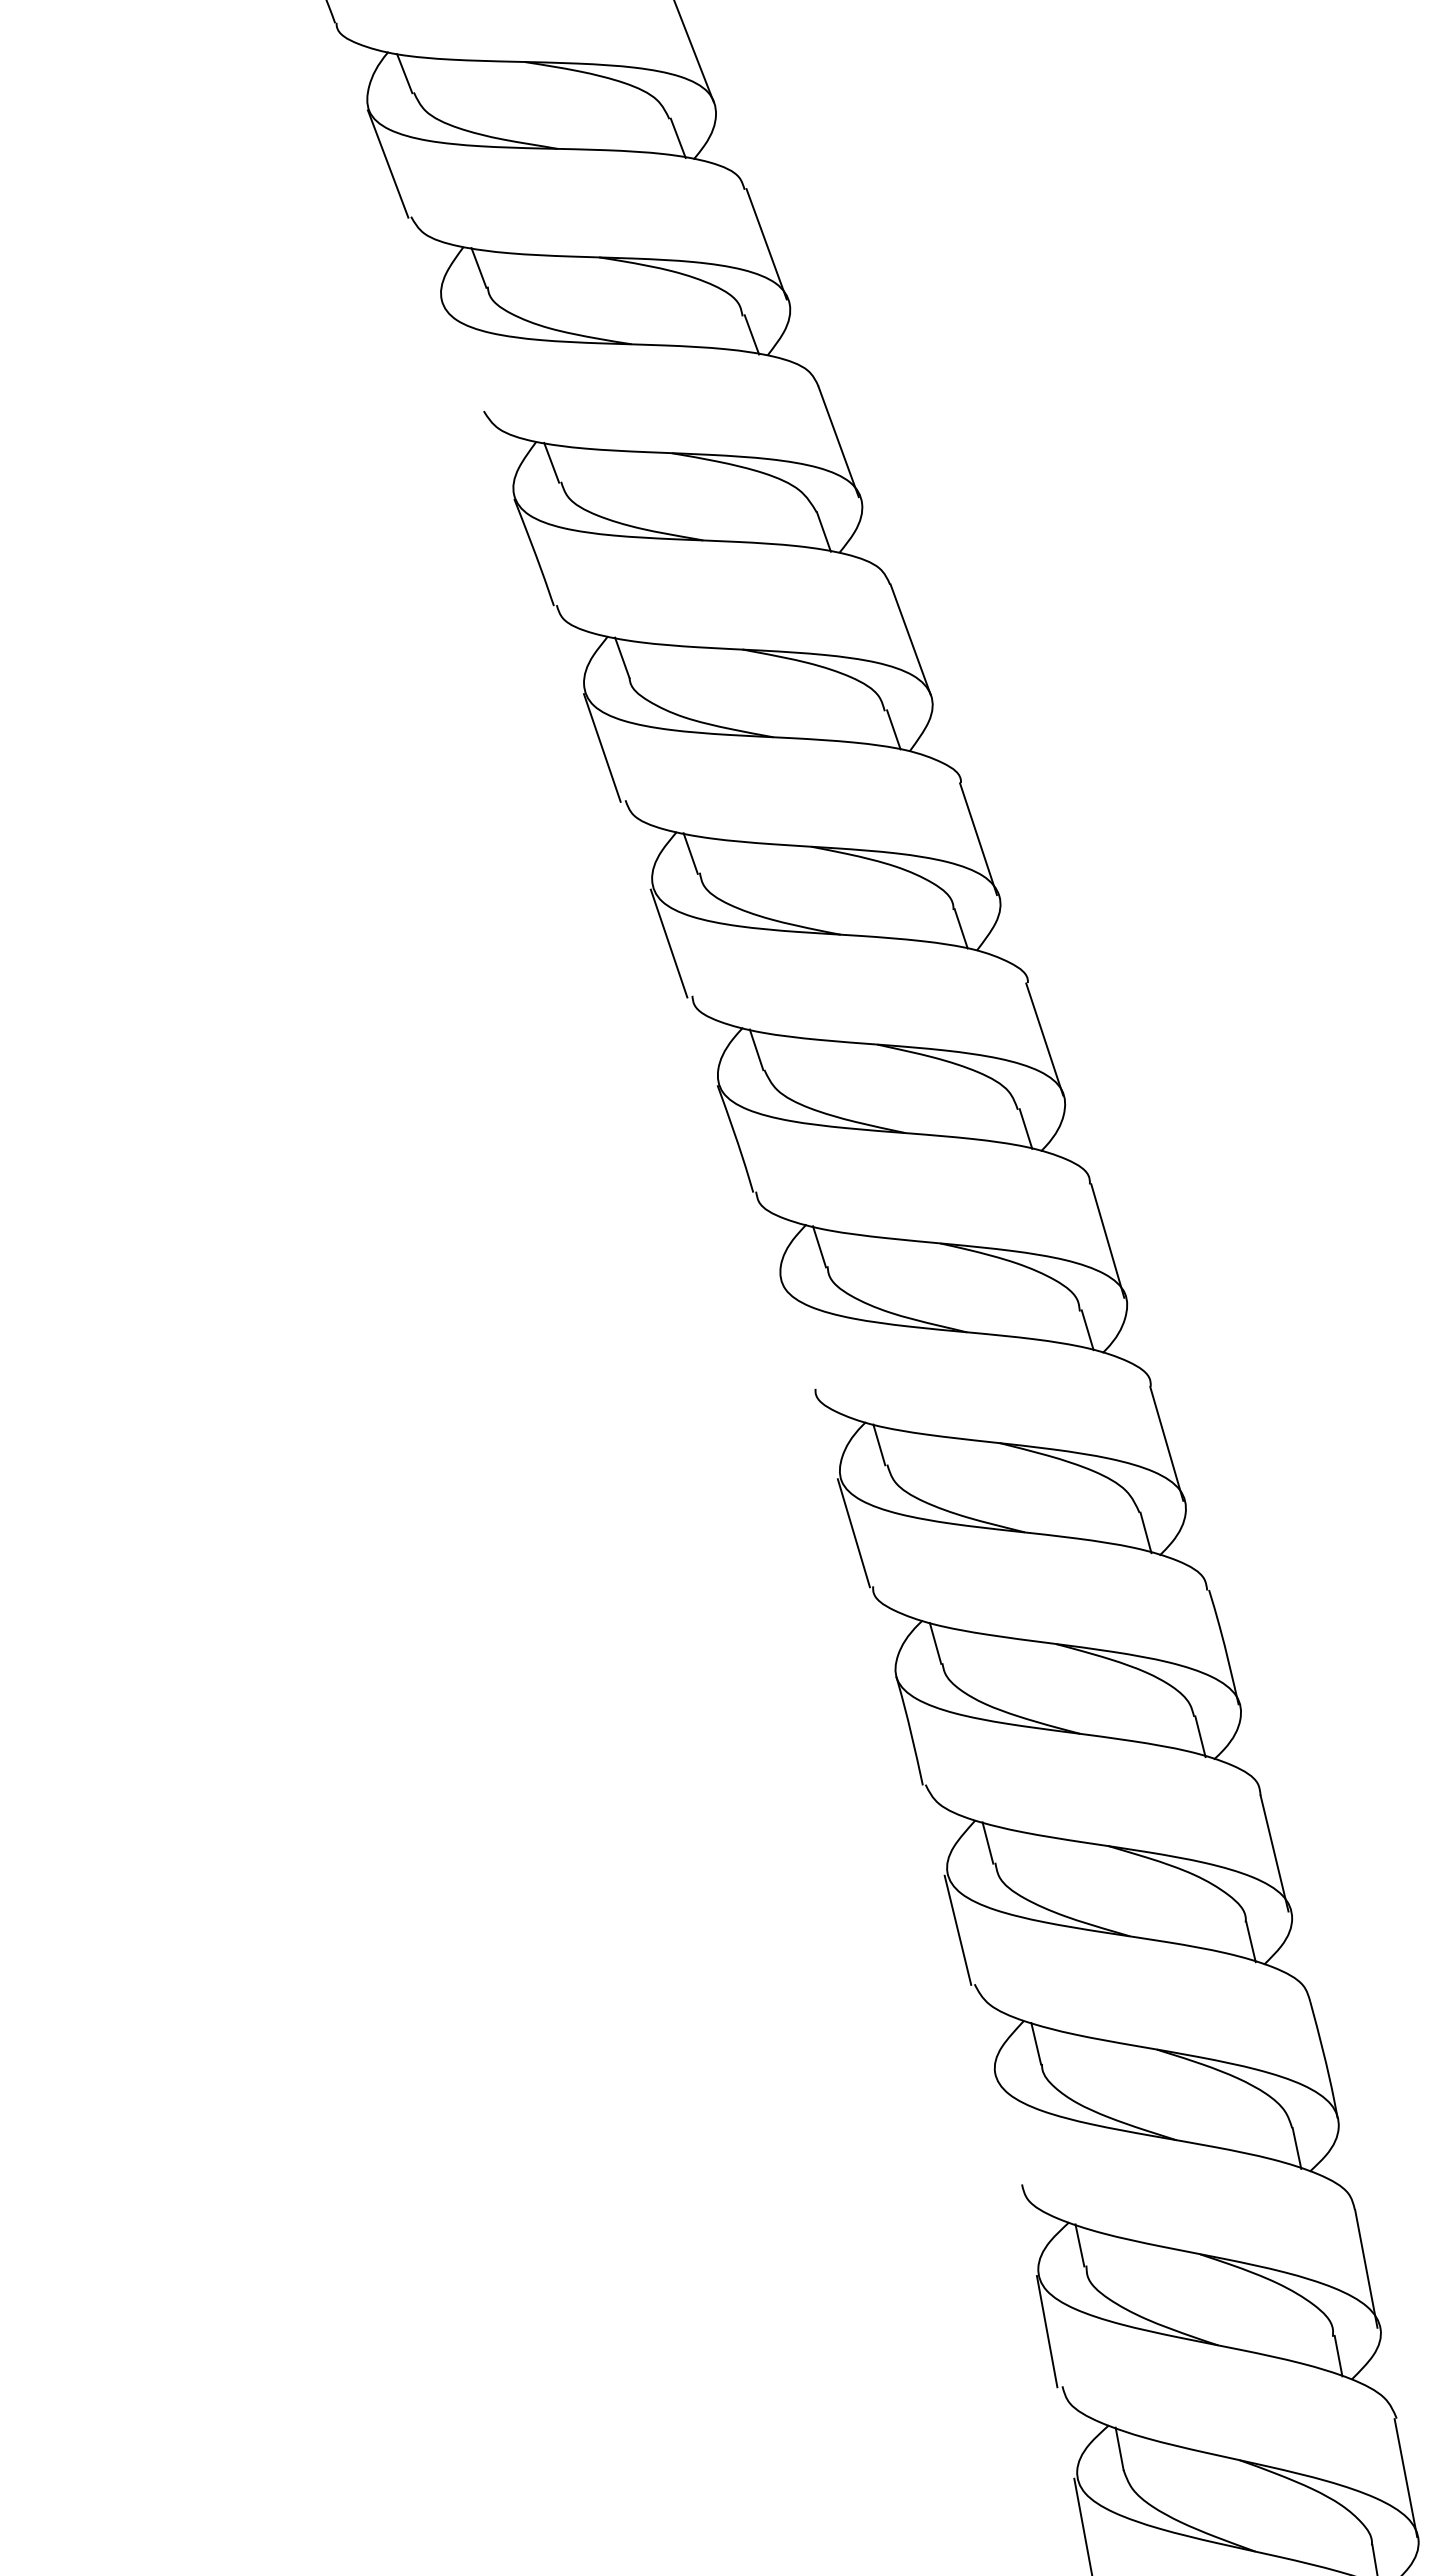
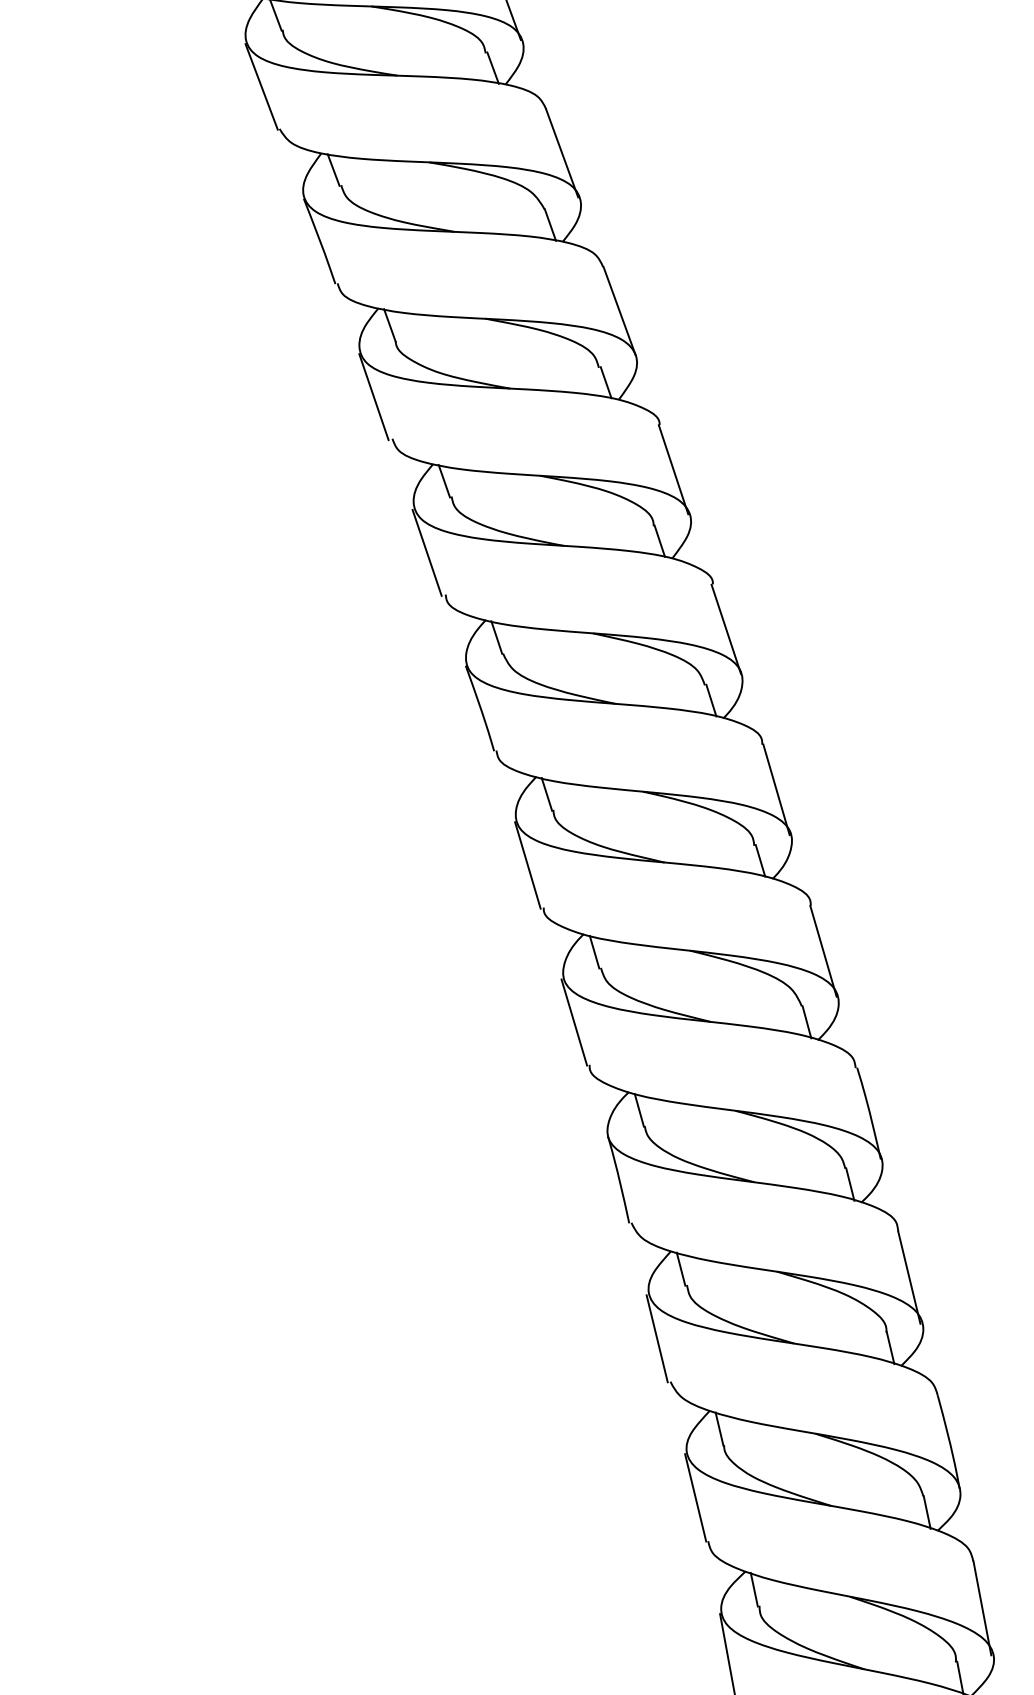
line: (461, 358) -> (261, 86), added
line: (795, 1335) -> (527, 865), added
line: (1006, 2129) -> (695, 1497), added

